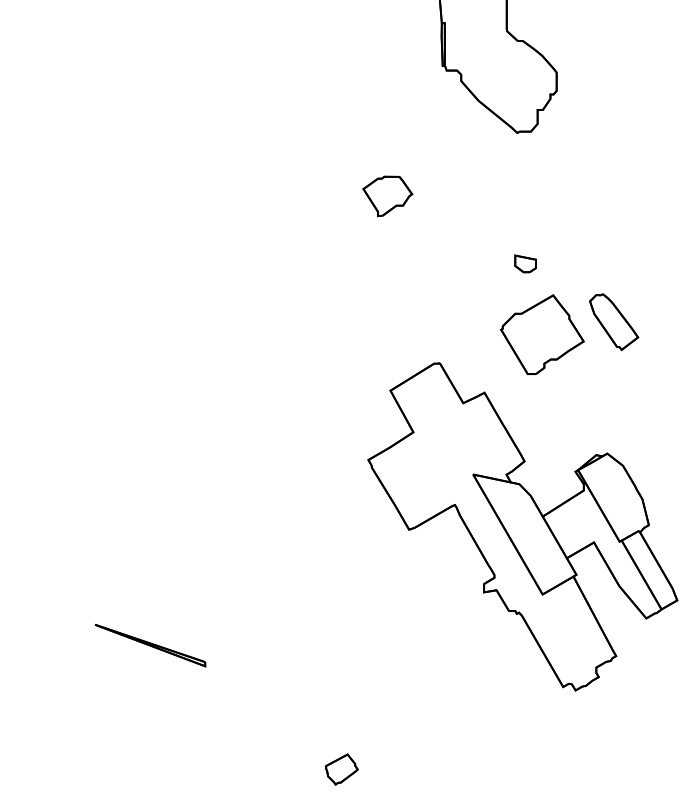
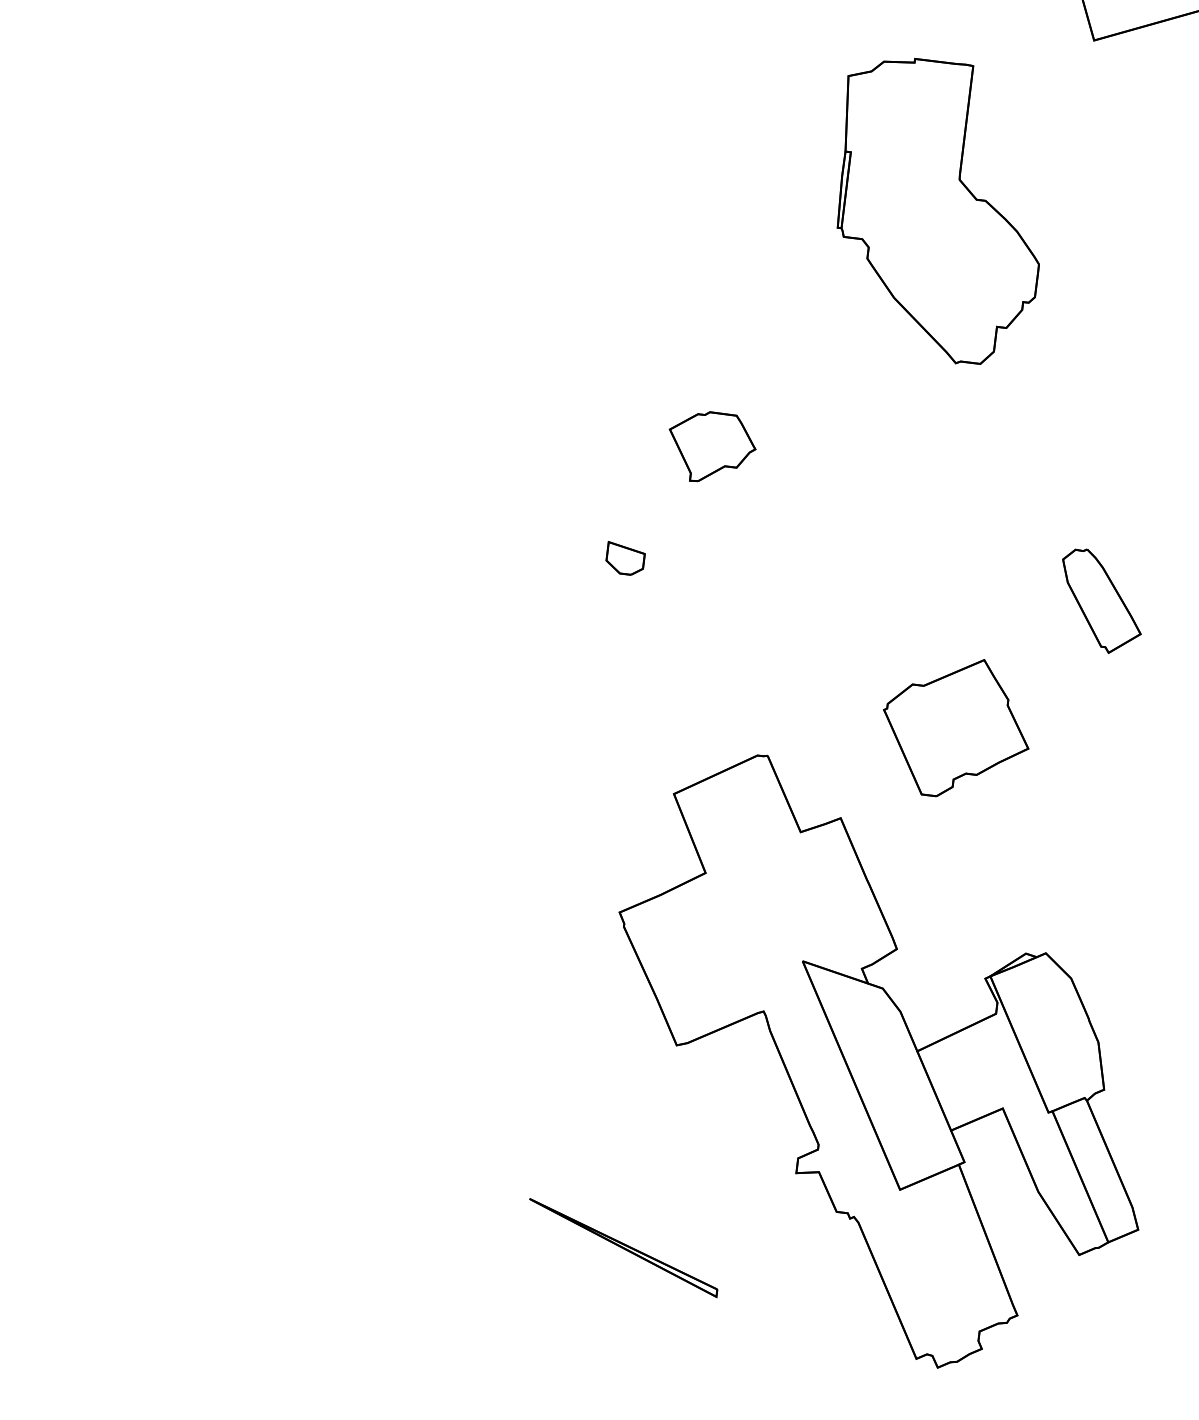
part: (525, 263) -> (625, 558), moved
part: (614, 322) -> (1101, 602), moved
part: (150, 645) -> (623, 1247), moved

